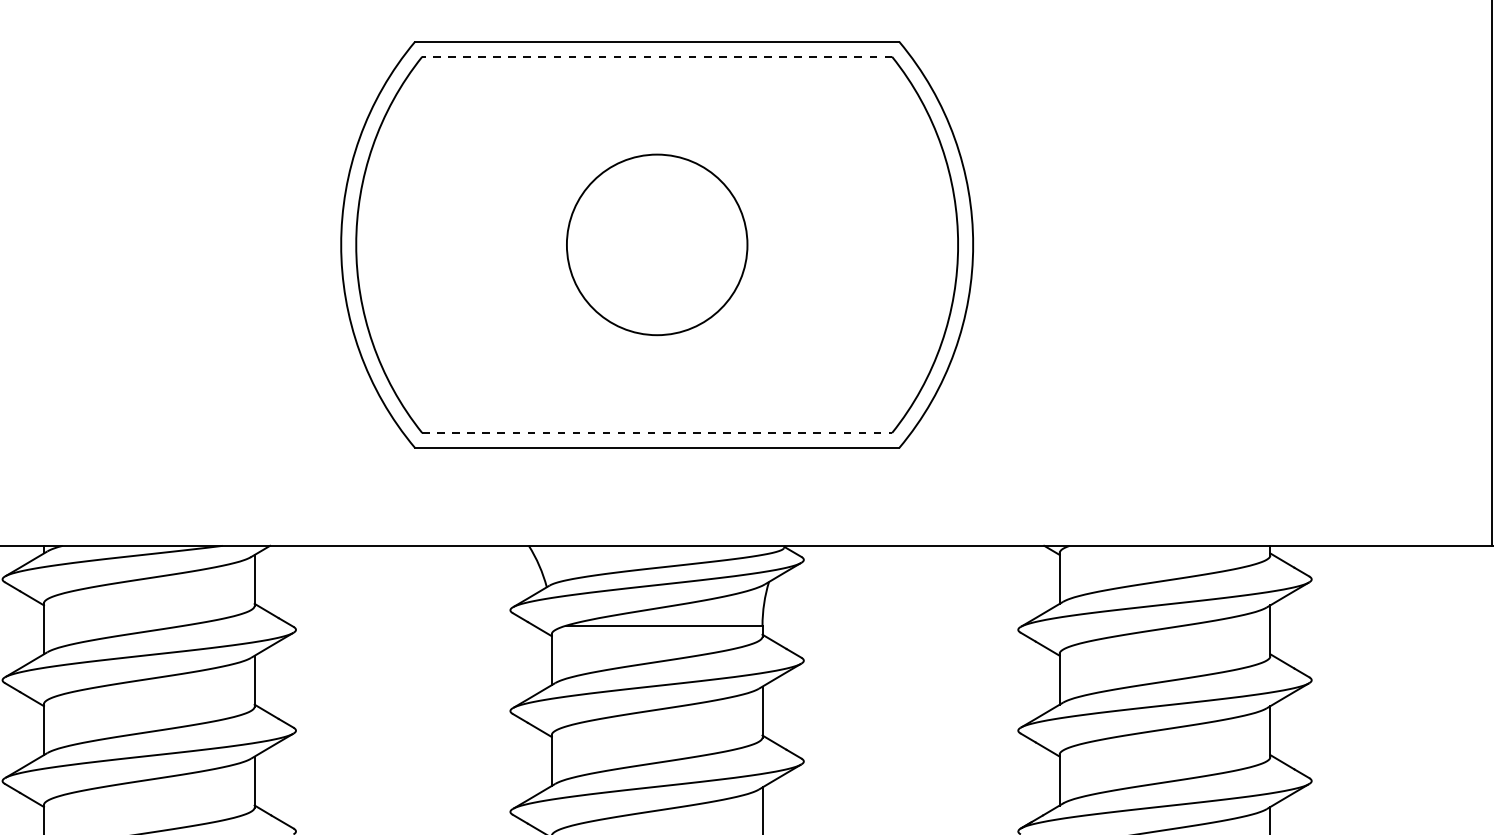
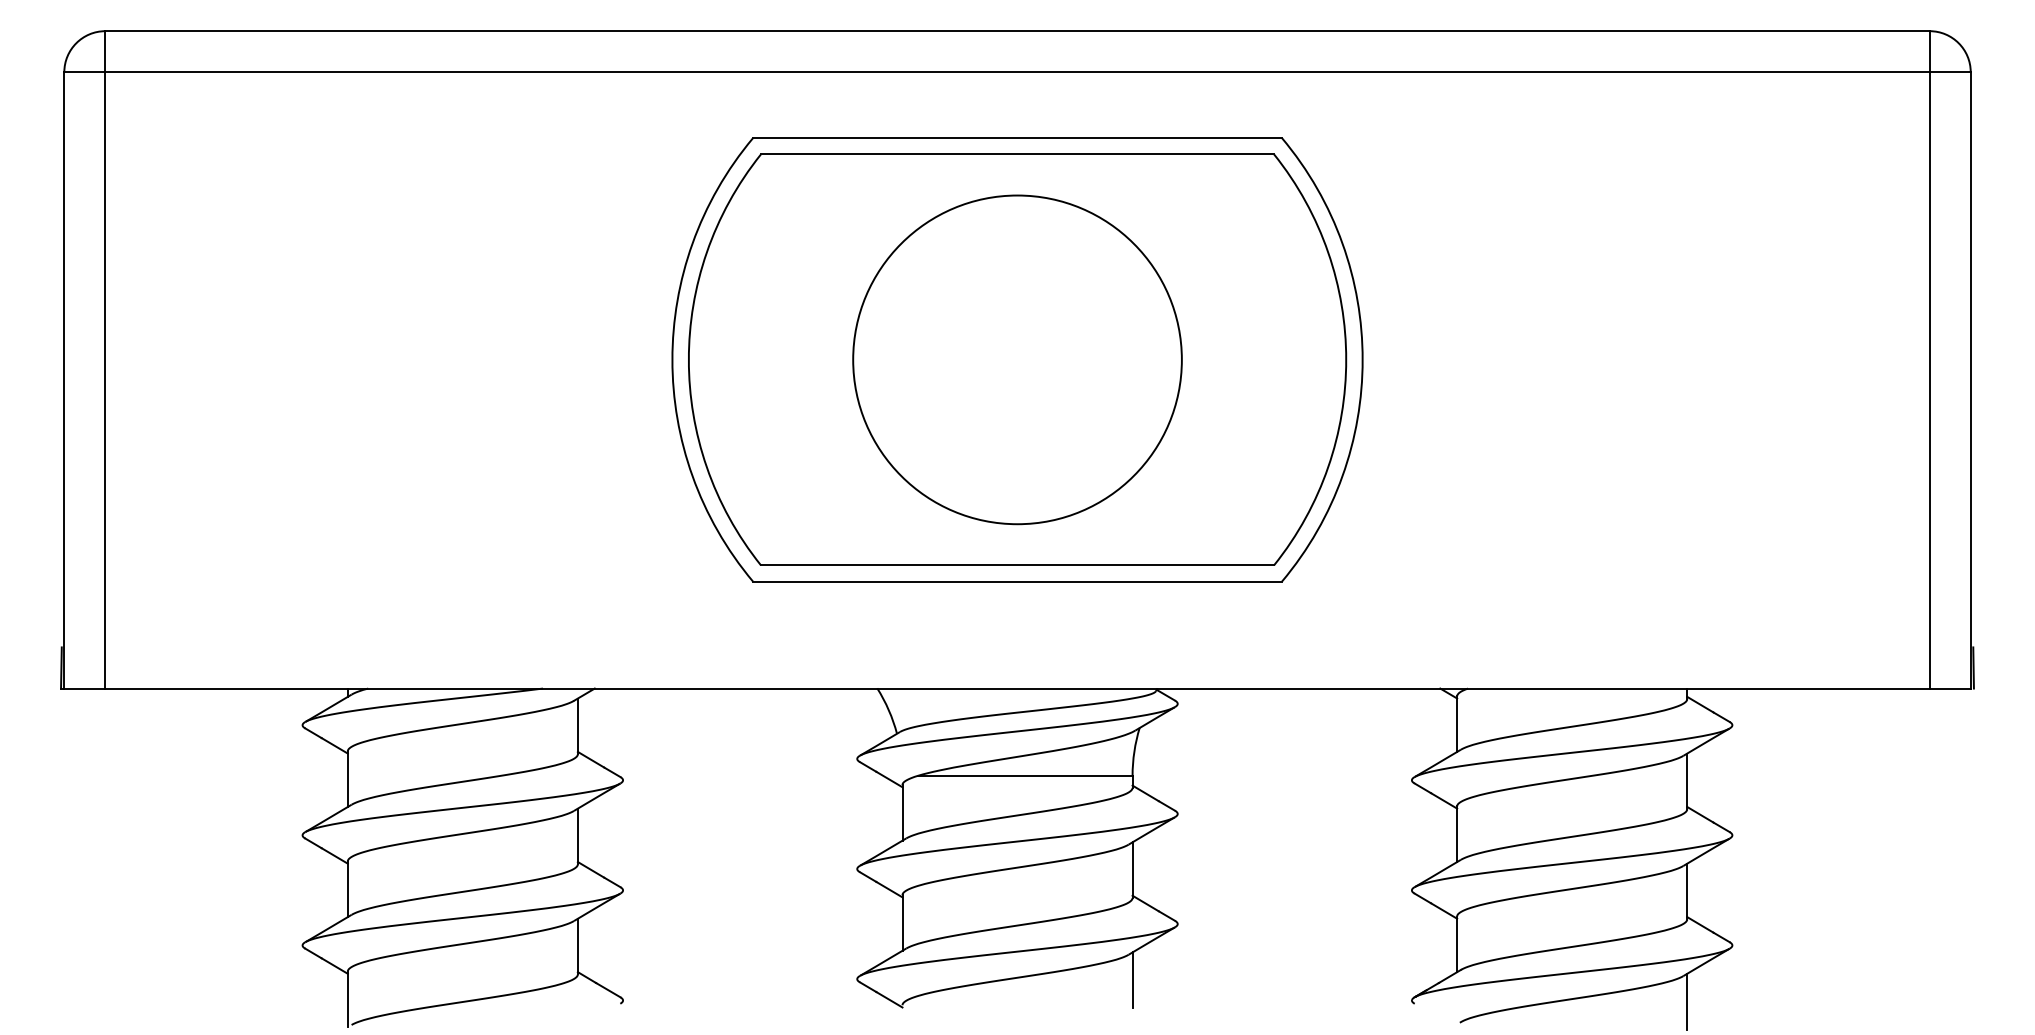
line: (657, 56) -> (1017, 154), dashed -> solid
circle: (657, 244) -> (1017, 359), size x1.67
line: (657, 433) -> (1017, 565), dashed -> solid

